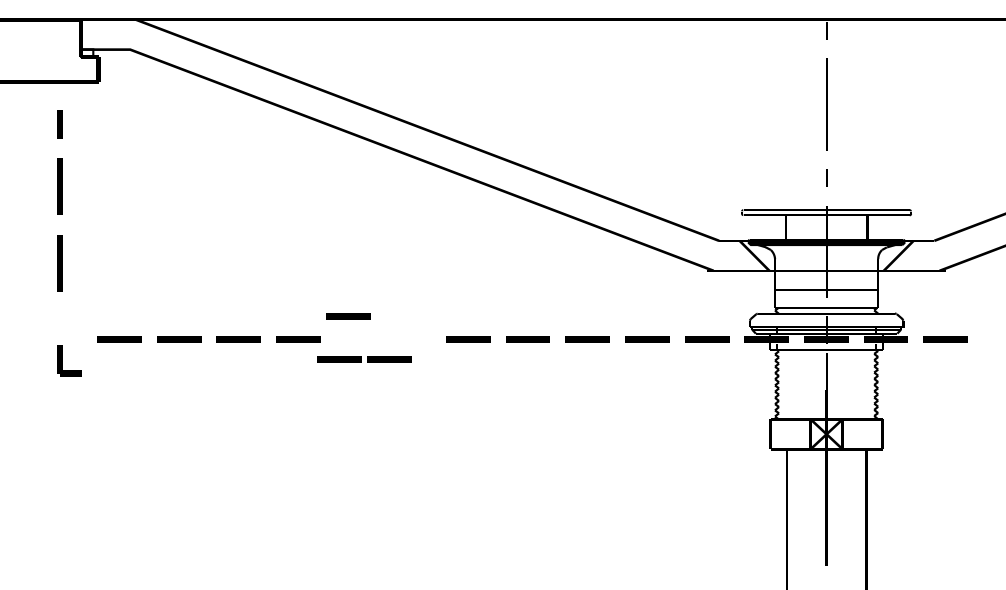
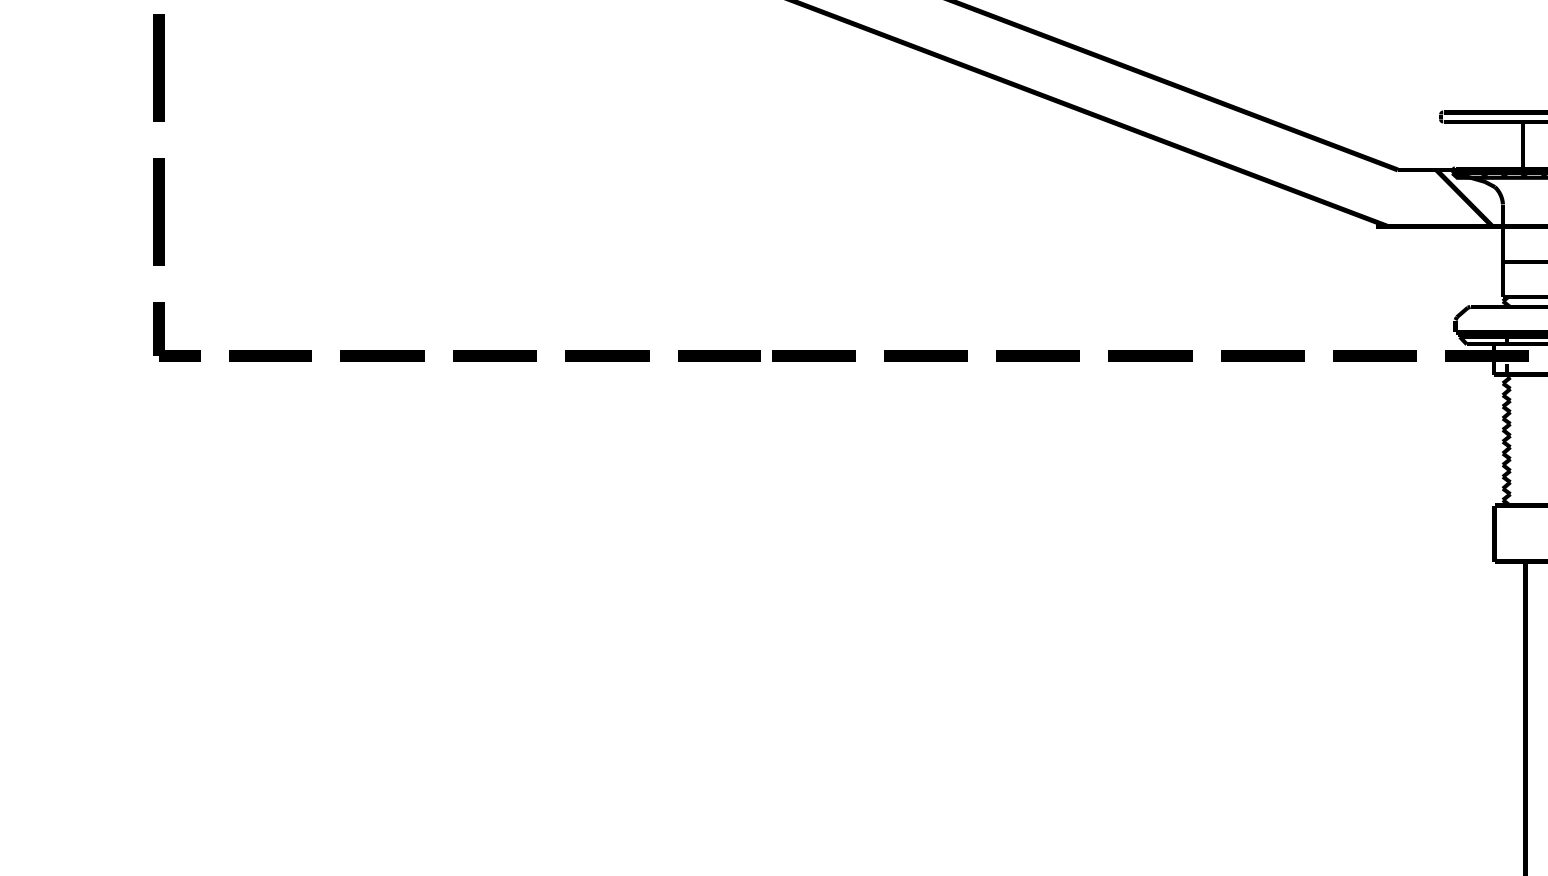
line: (348, 316) -> (701, 312), removed
part: (364, 359) -> (766, 355), moved
part: (62, 360) -> (163, 330), moved

